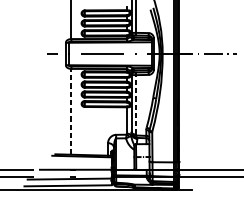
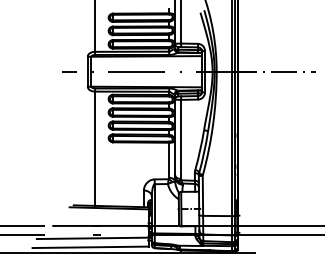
line: (136, 104) -> (181, 139), dashed -> solid
line: (71, 111) -> (95, 148), dashed -> solid

